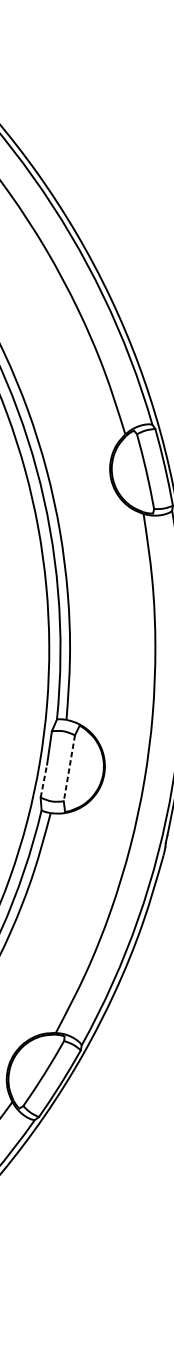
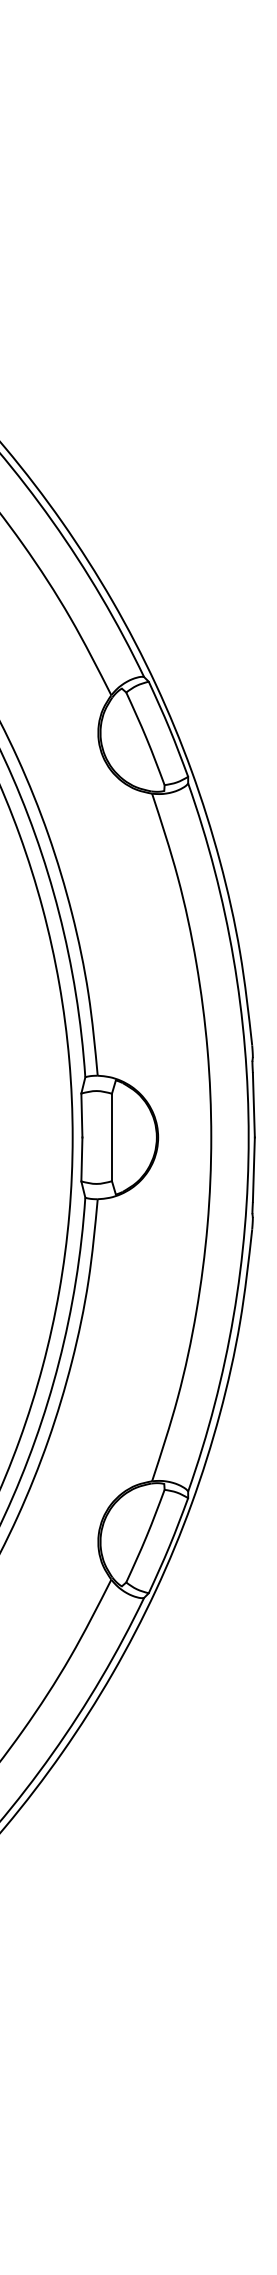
line: (69, 768) -> (111, 1137), dashed -> solid
line: (43, 781) -> (81, 1159), dashed -> solid

